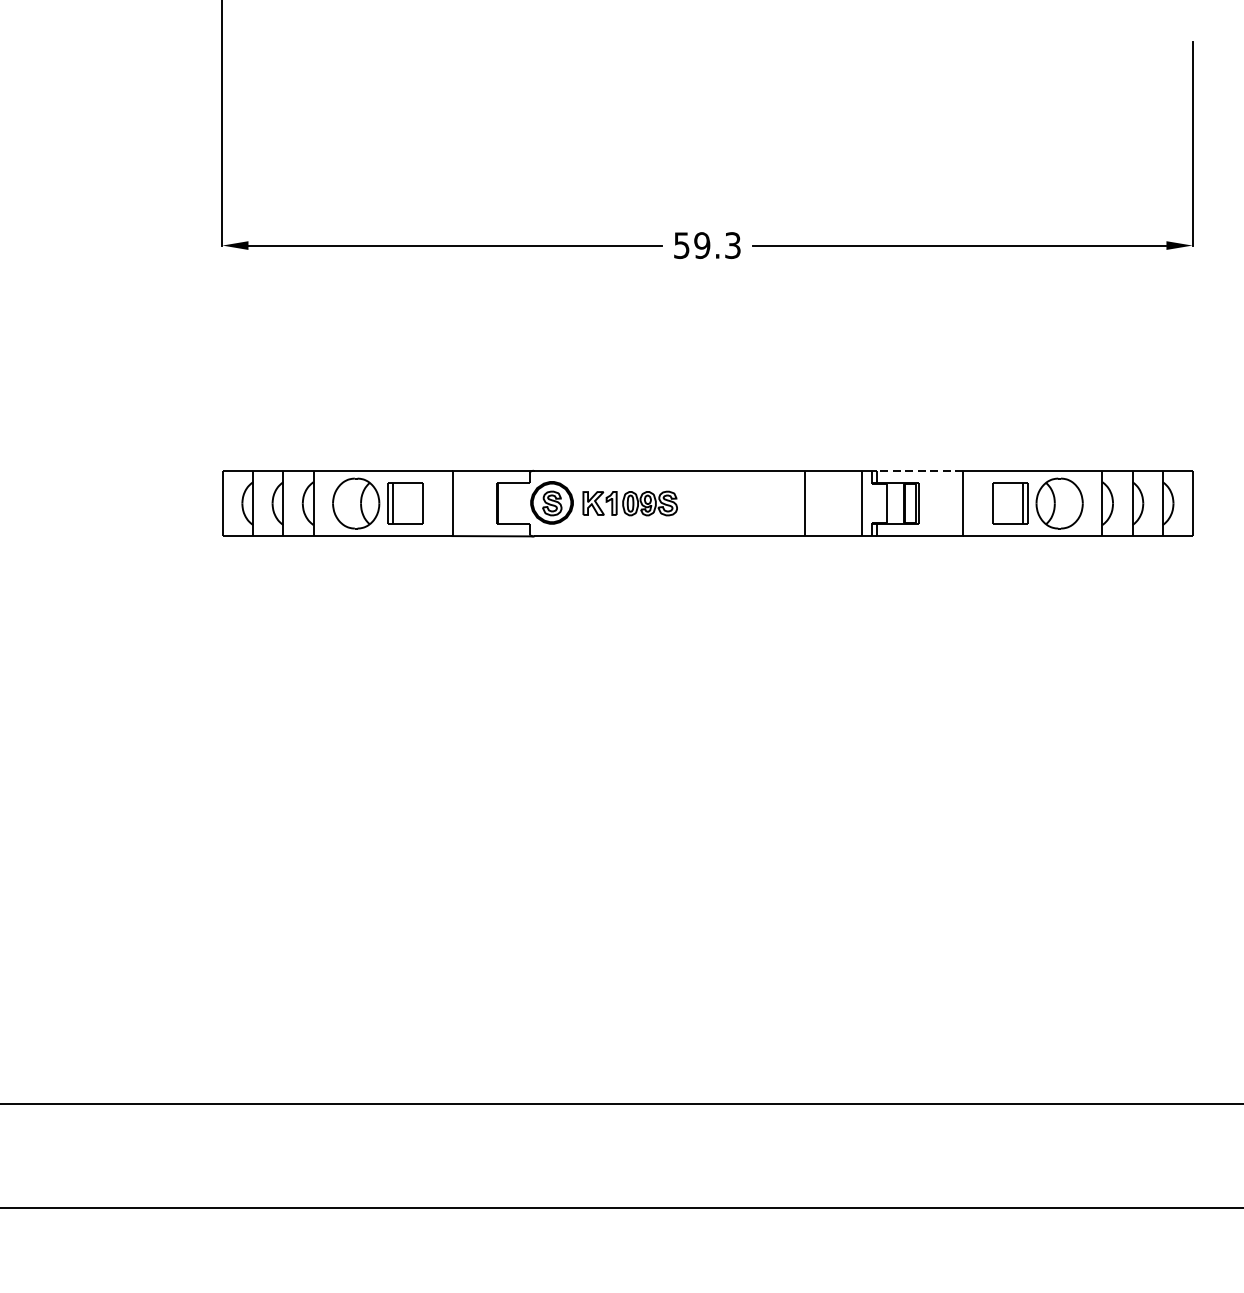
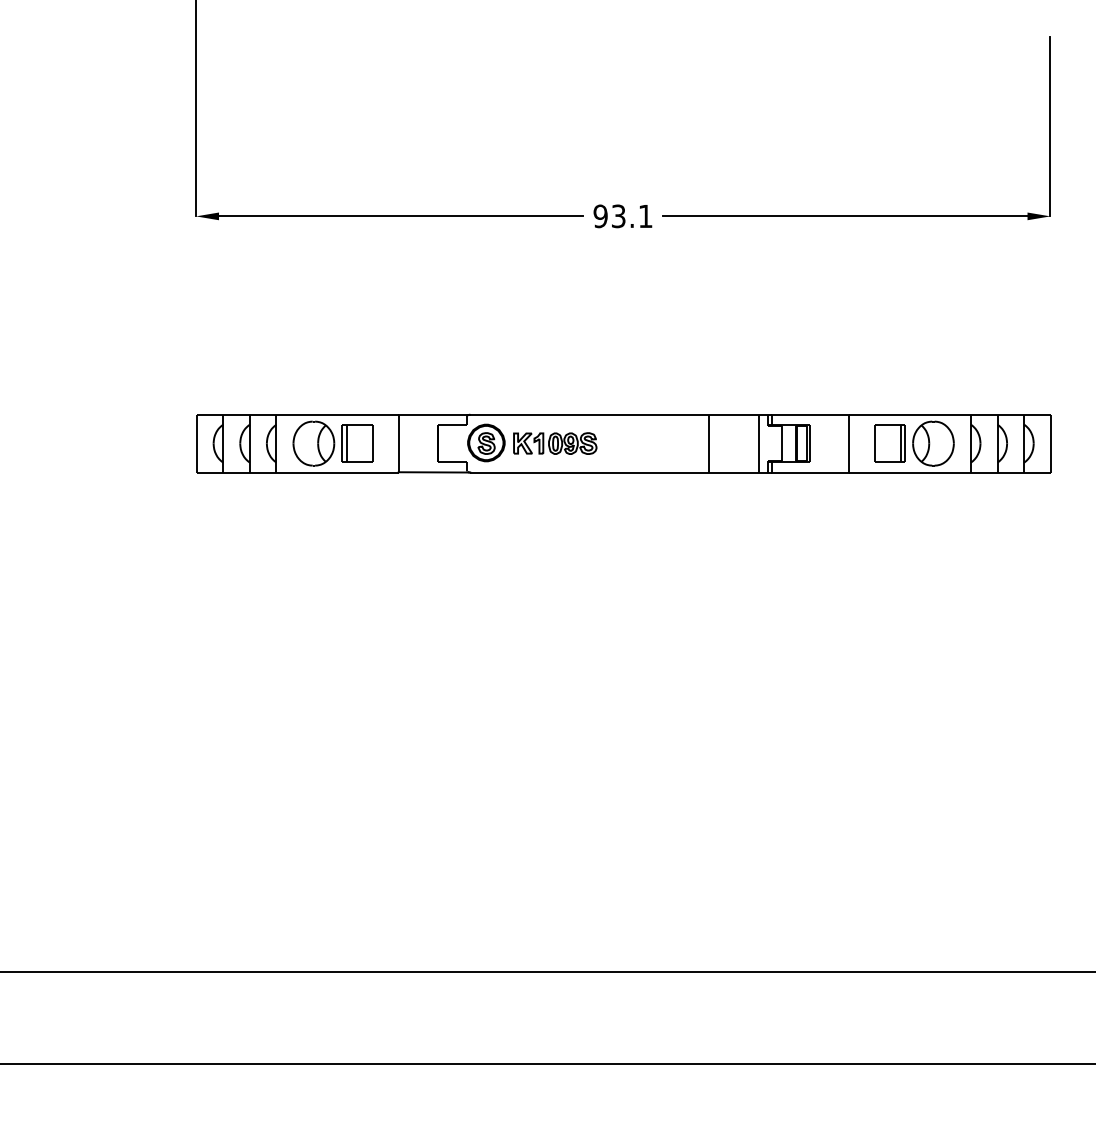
text: (706, 245) -> (622, 216), 59.3 -> 93.1
line: (920, 470) -> (810, 414), dashed -> solid

